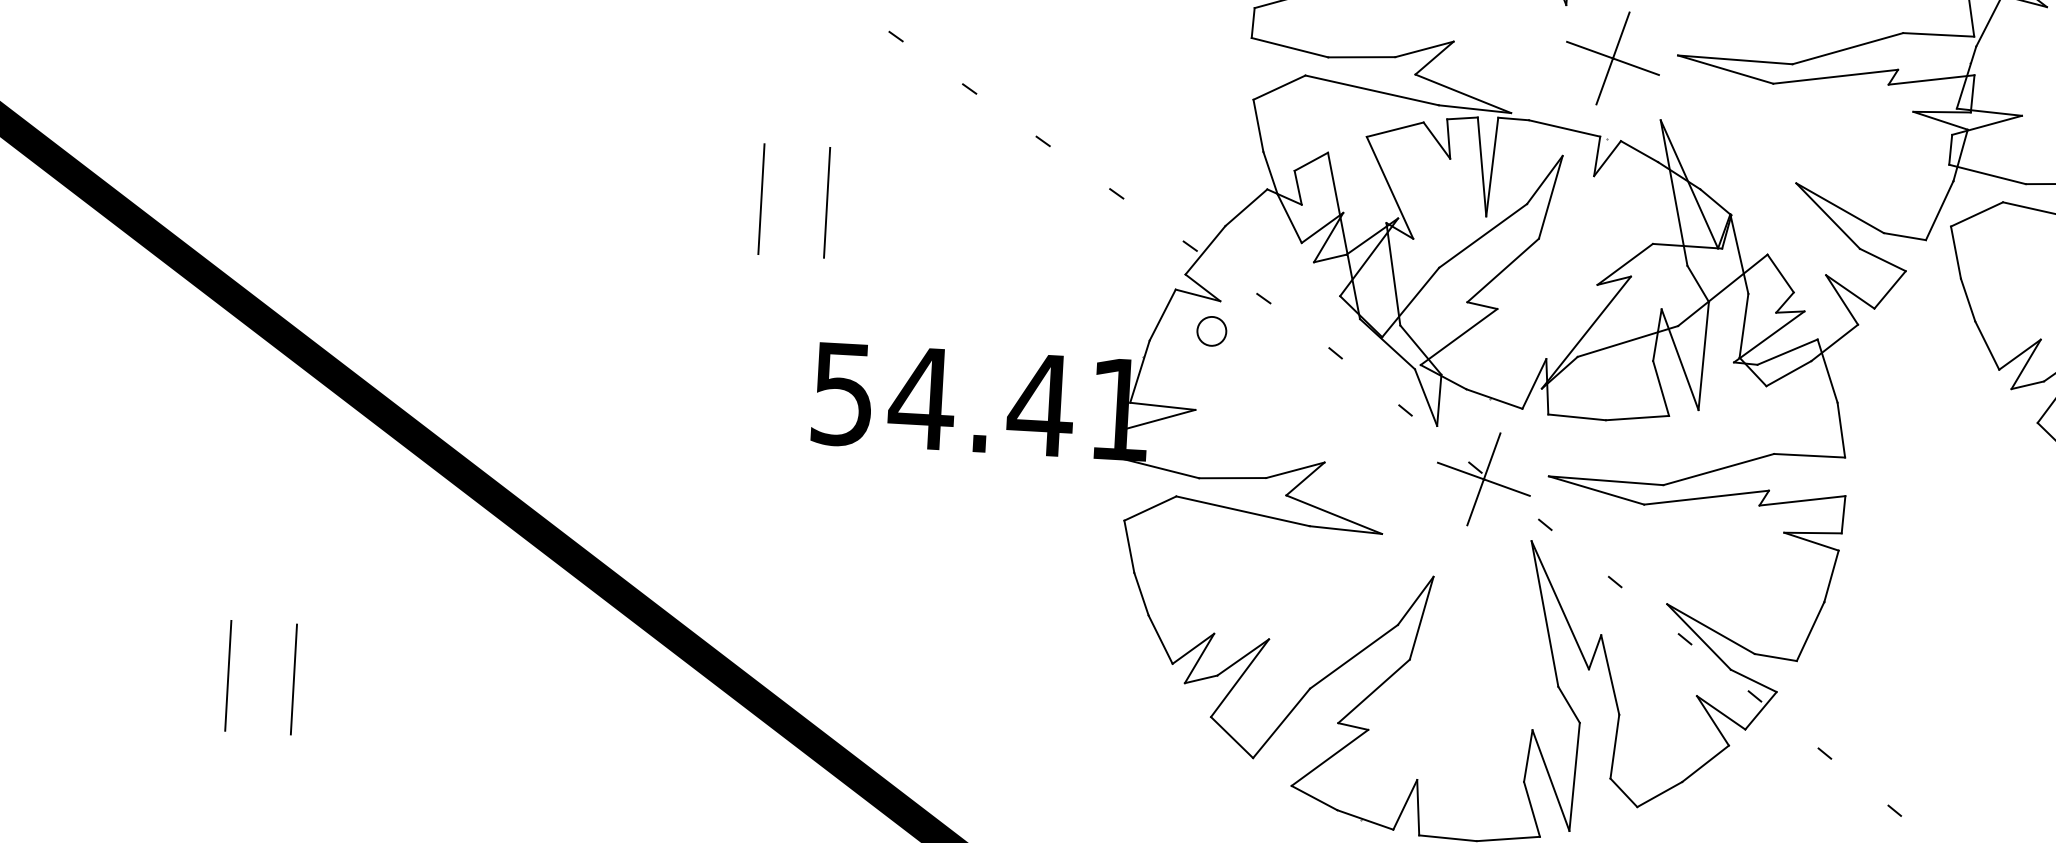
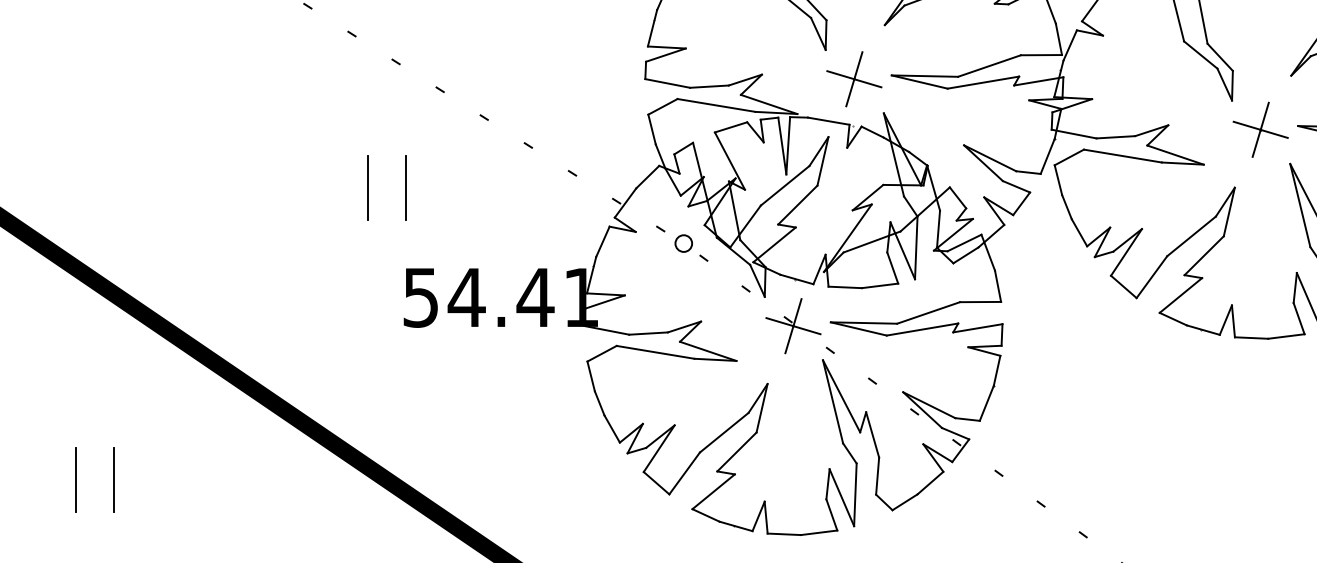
circle: (1211, 331) -> (683, 243), moved

